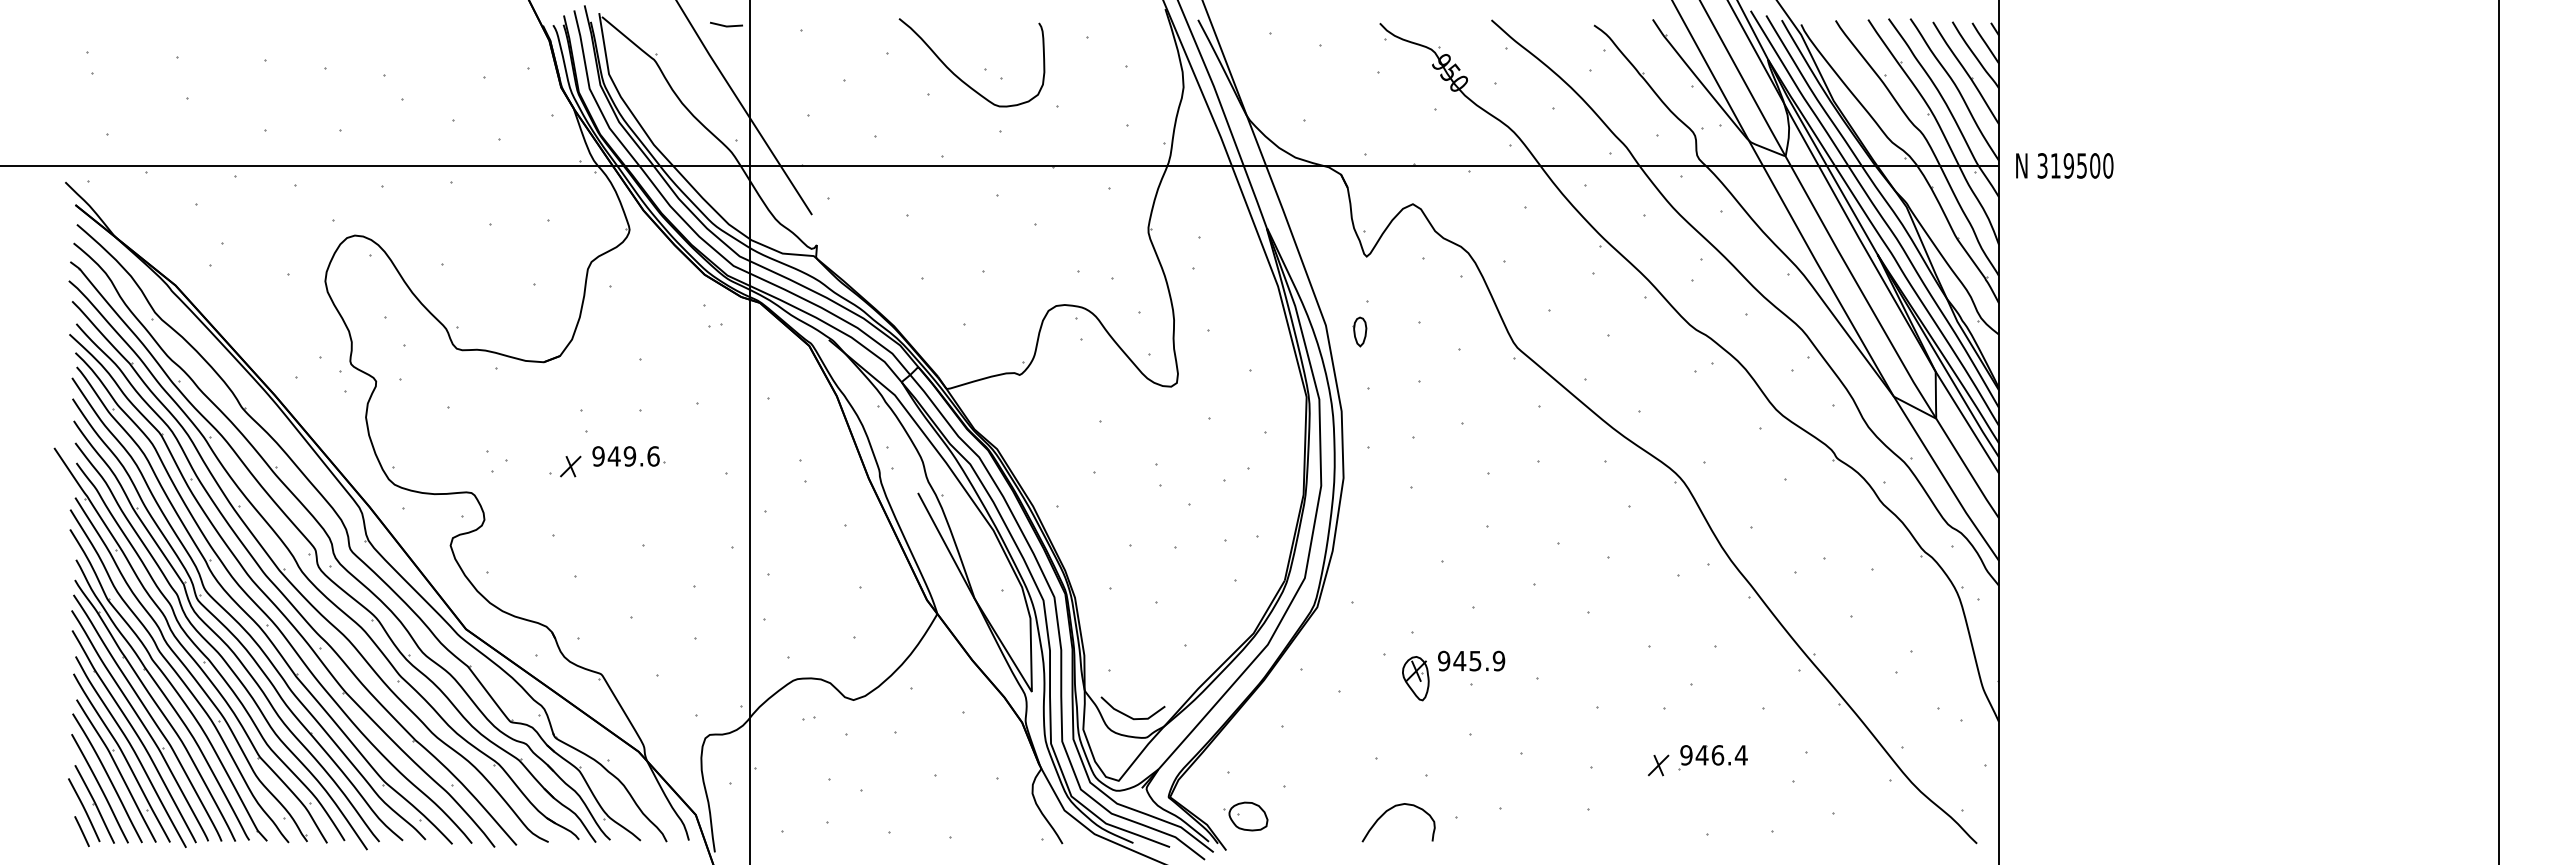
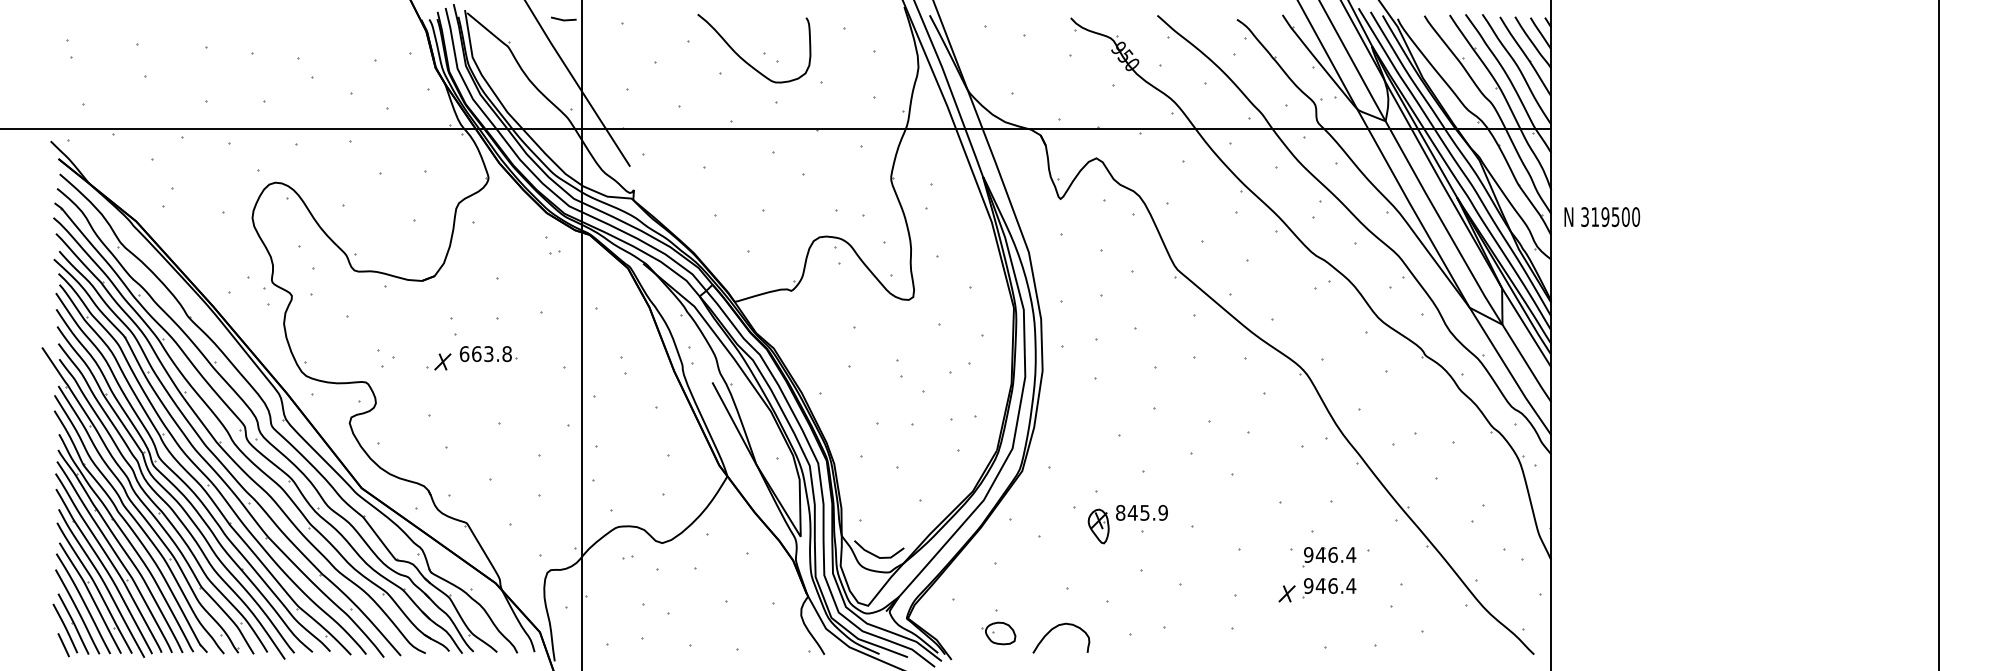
text: (2064, 165) -> (1602, 216), moved
part: (1359, 331) -> (1054, 257), removed
text: (625, 456) -> (485, 354), 949.6 -> 663.8
text: (1444, 661) -> (1120, 513), 945.9 -> 845.9
part: (1712, 717) -> (1328, 556), added
curve: (1391, 809) -> (1055, 628), moved
part: (1245, 816) -> (998, 633), moved

